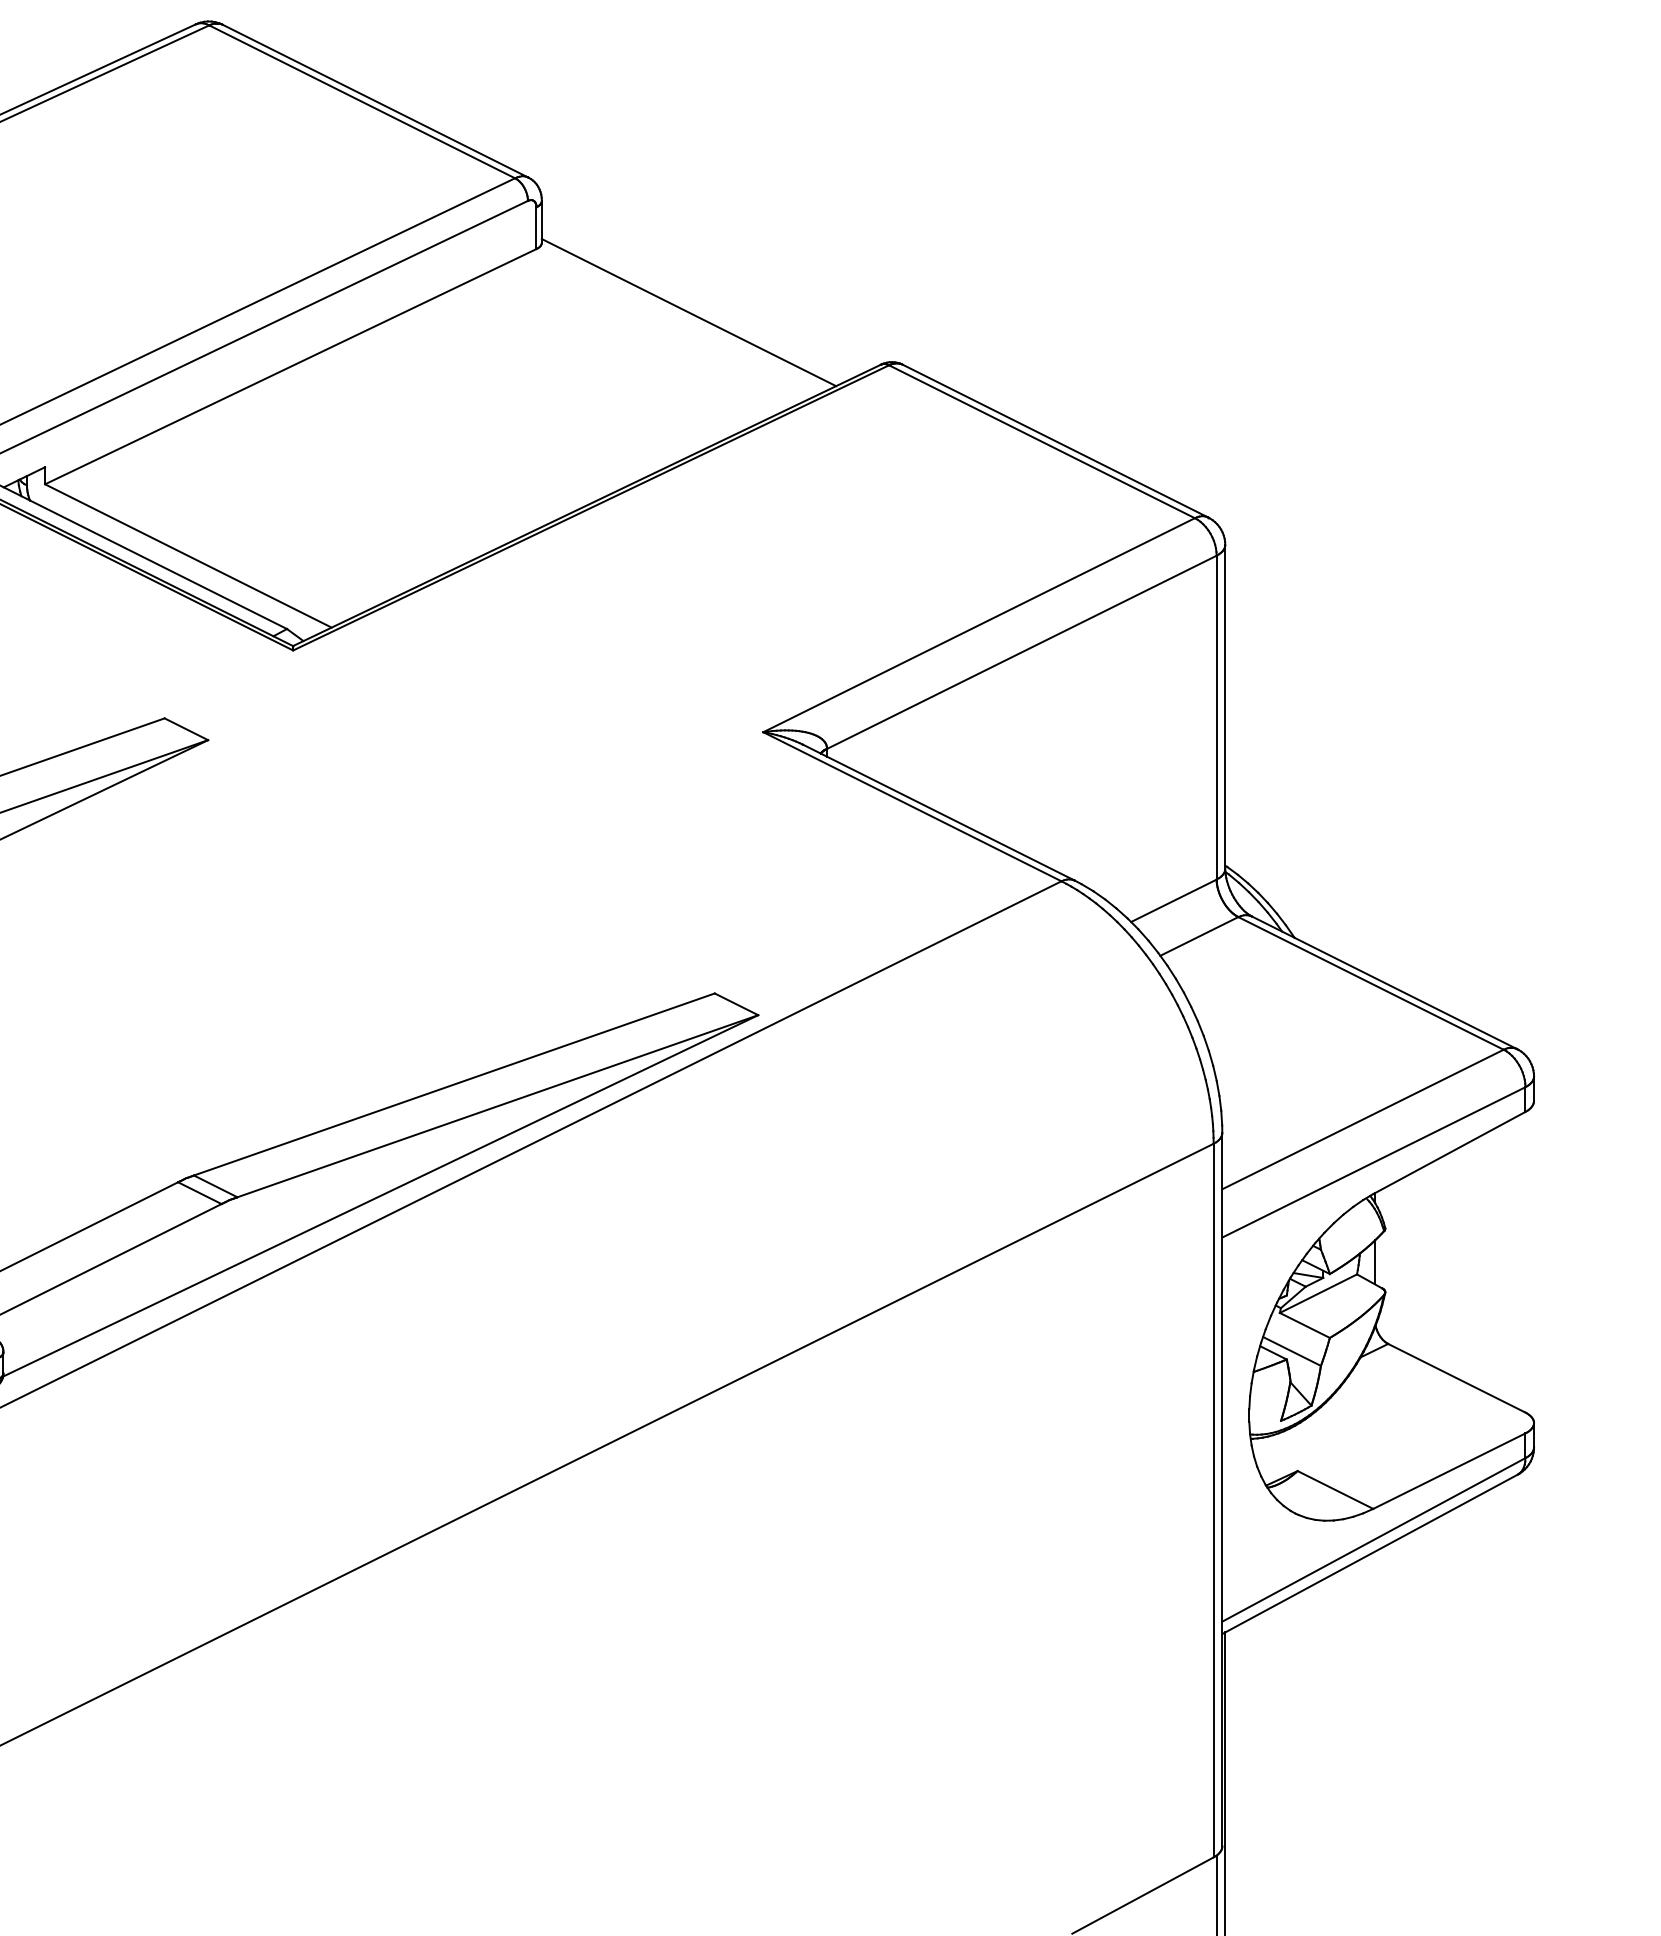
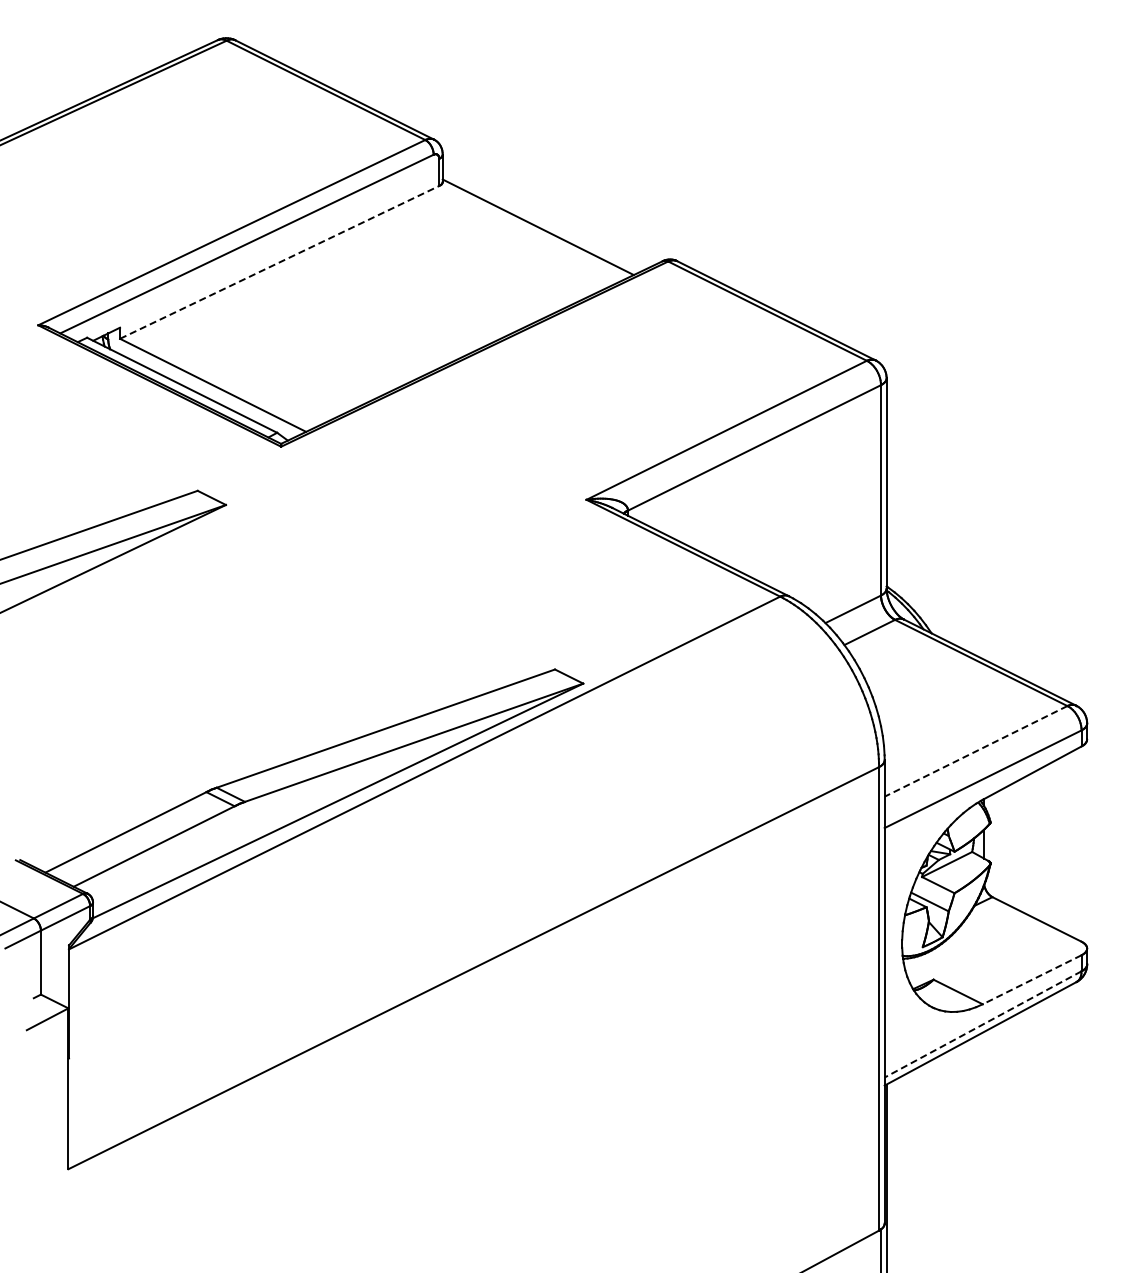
line: (290, 366) -> (279, 262), solid -> dashed
line: (1363, 1119) -> (976, 751), solid -> dashed
line: (1448, 1472) -> (1031, 980), solid -> dashed
line: (1374, 1540) -> (983, 1024), solid -> dashed

